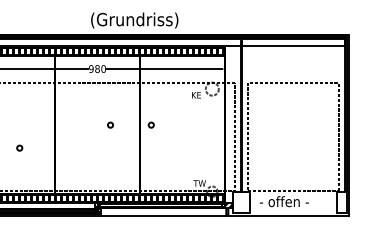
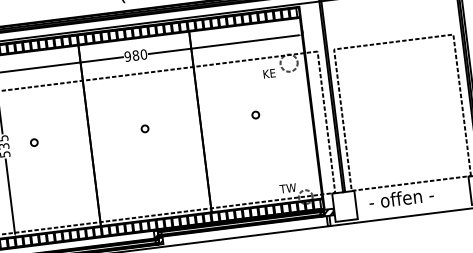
circle: (110, 124) -> (144, 128), moved
circle: (150, 124) -> (254, 114), moved
circle: (19, 147) -> (33, 141), moved

